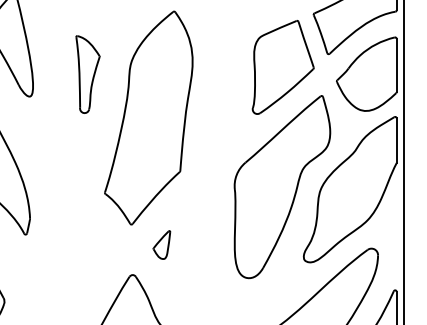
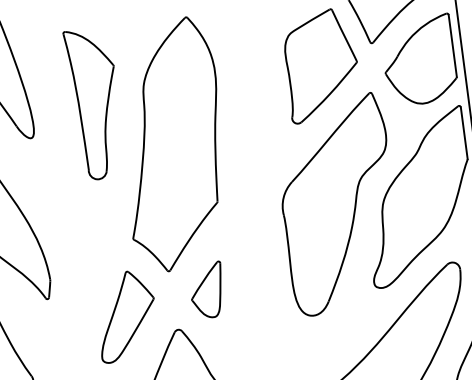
part: (87, 74) -> (94, 103), size x1.67
part: (161, 244) -> (206, 289), size x1.67
part: (90, 257) -> (126, 315), added

